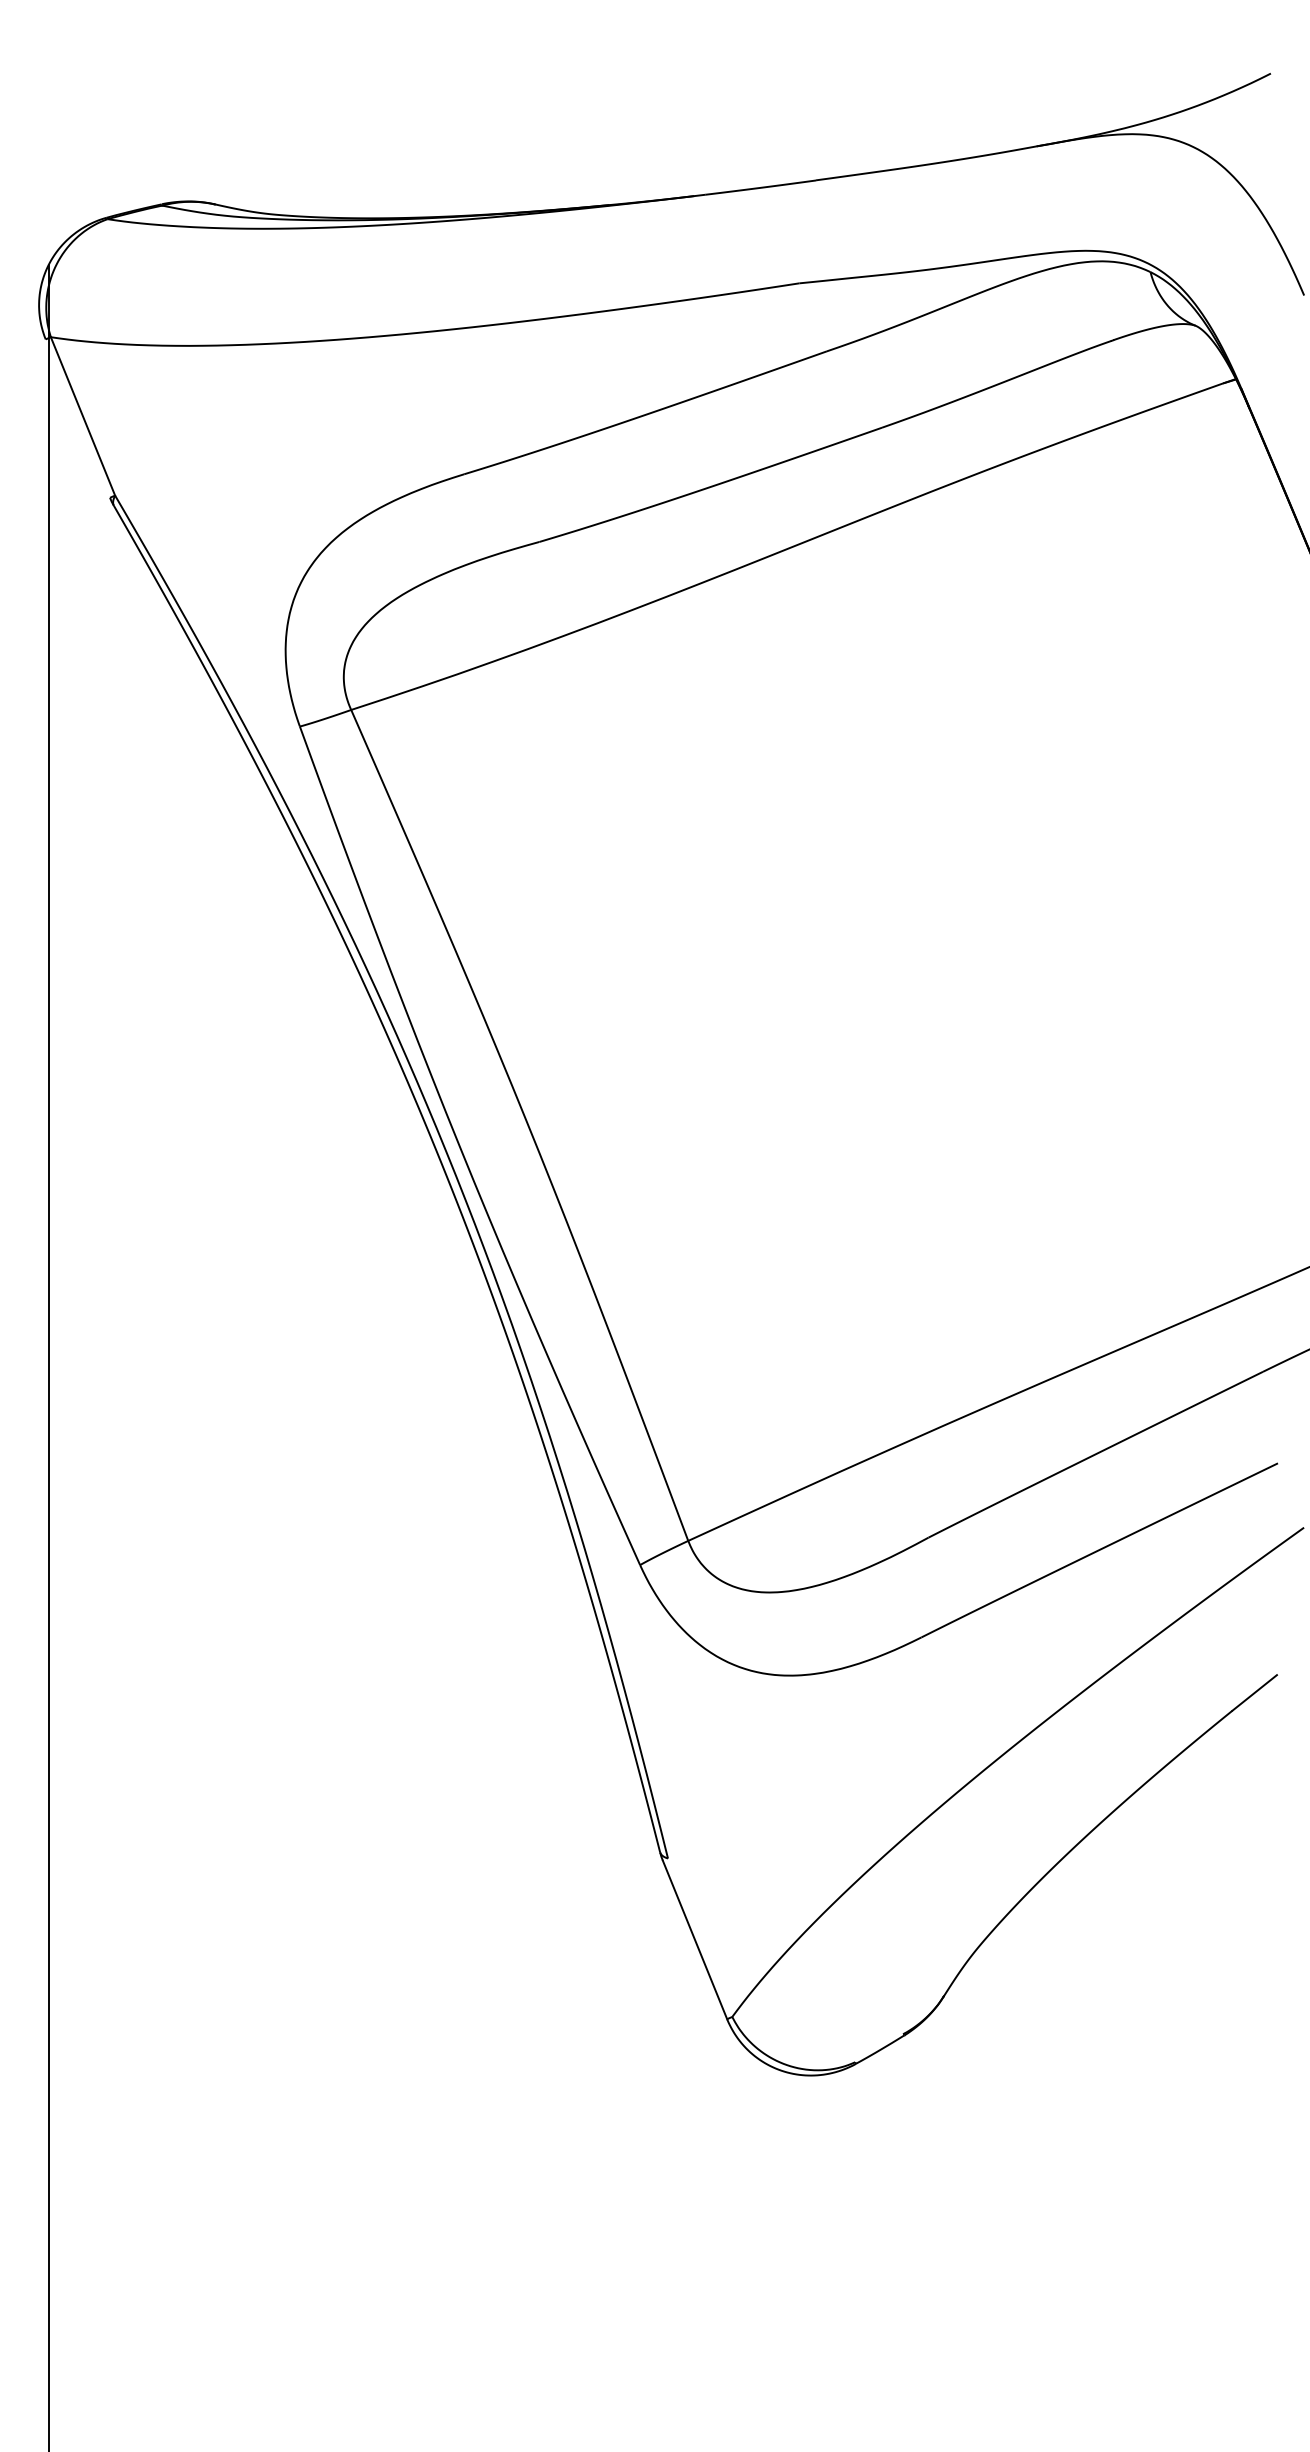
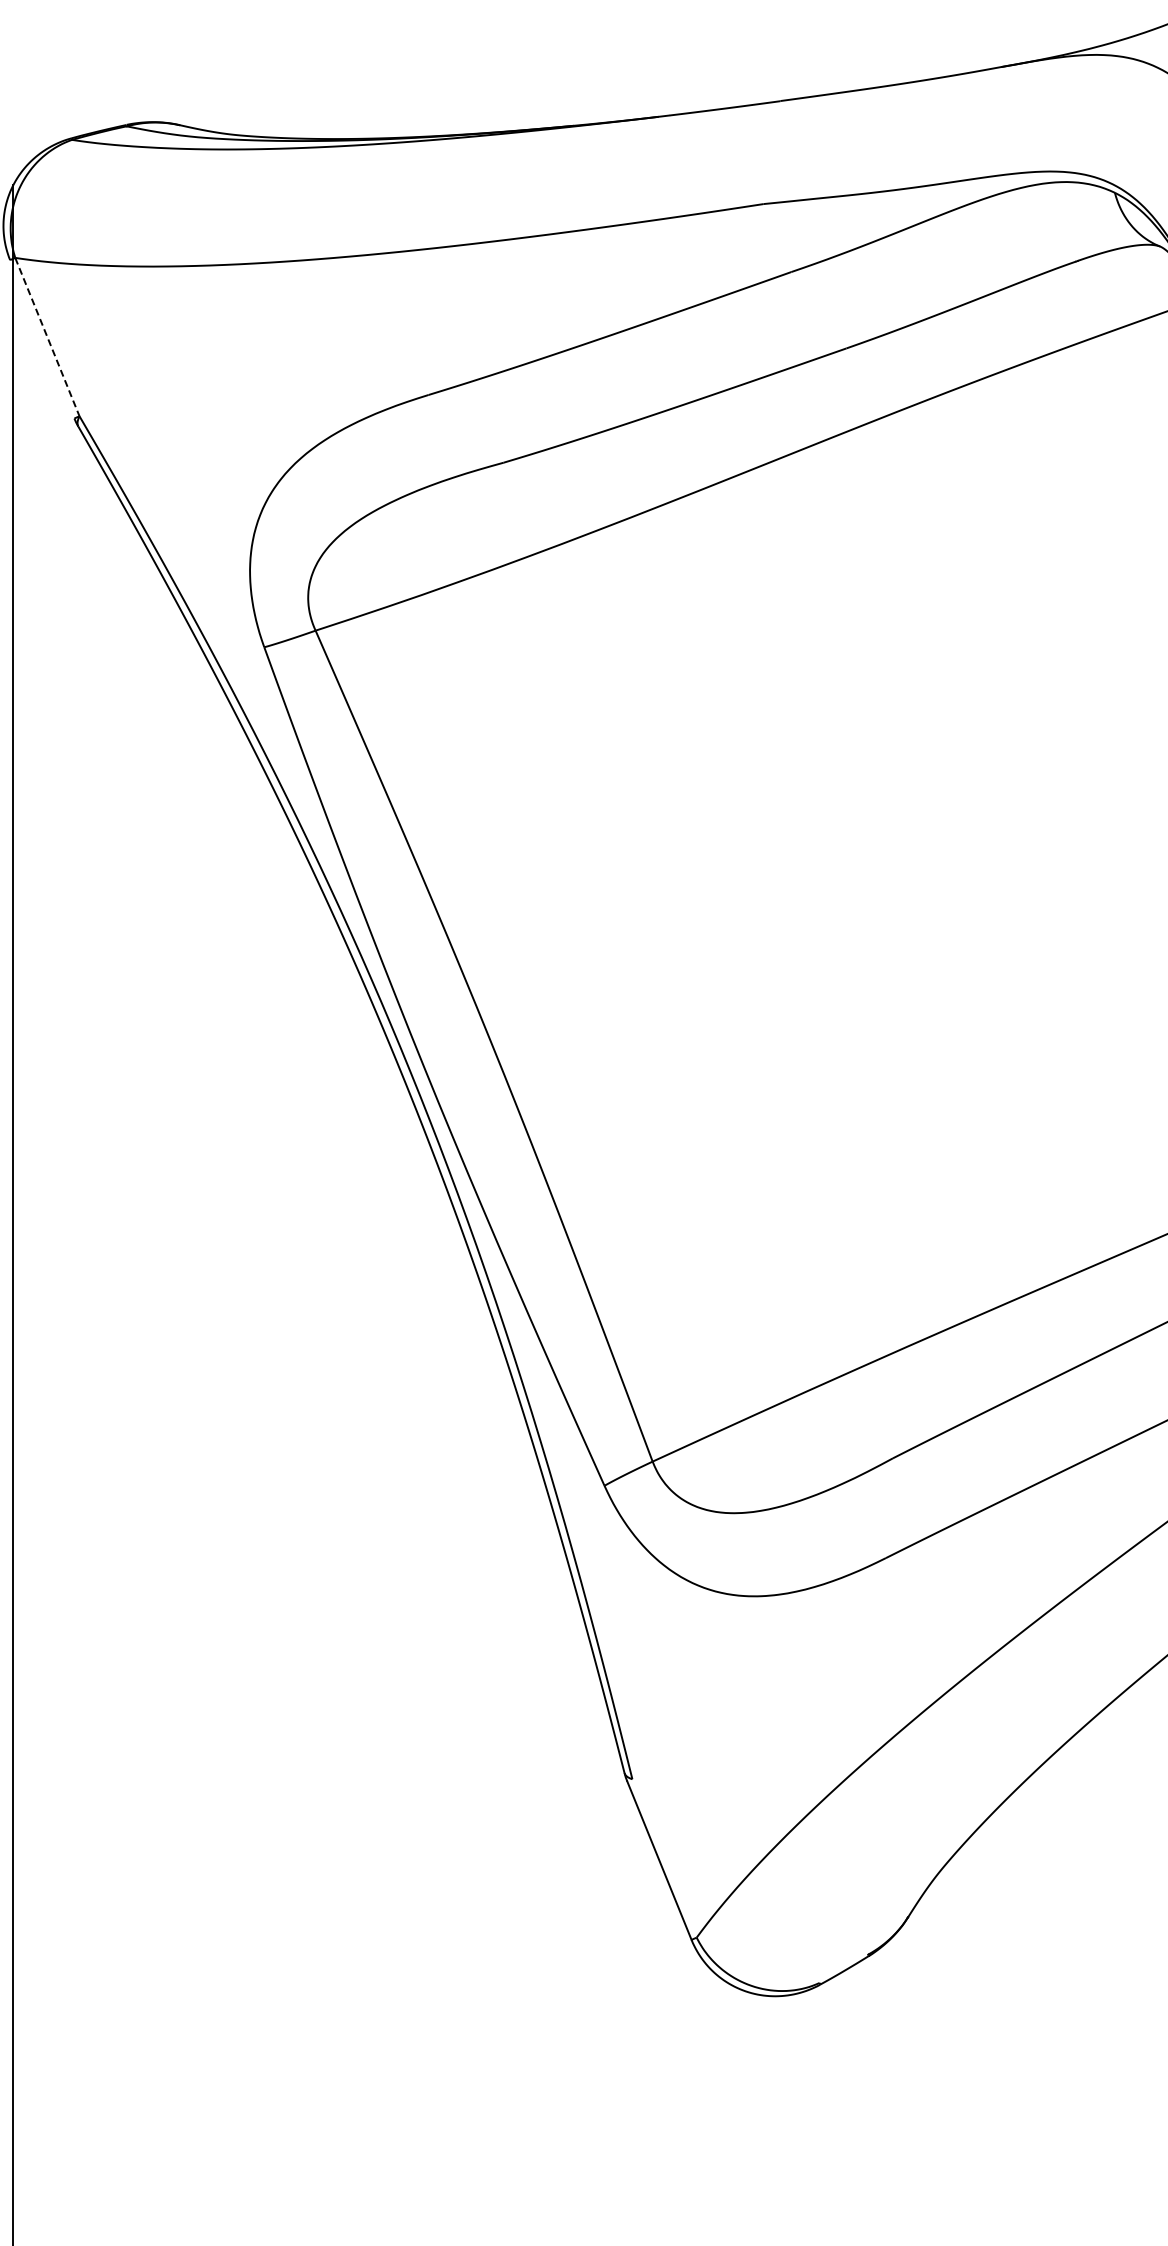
line: (83, 416) -> (47, 337), solid -> dashed

